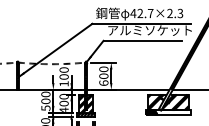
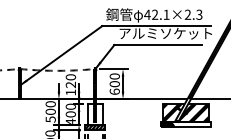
text: (150, 13) -> (166, 14), 42.7×2.3 -> 42.1×2.3
text: (63, 76) -> (70, 84), 100 -> 120
hatch: (86, 103) -> (95, 114), removed

